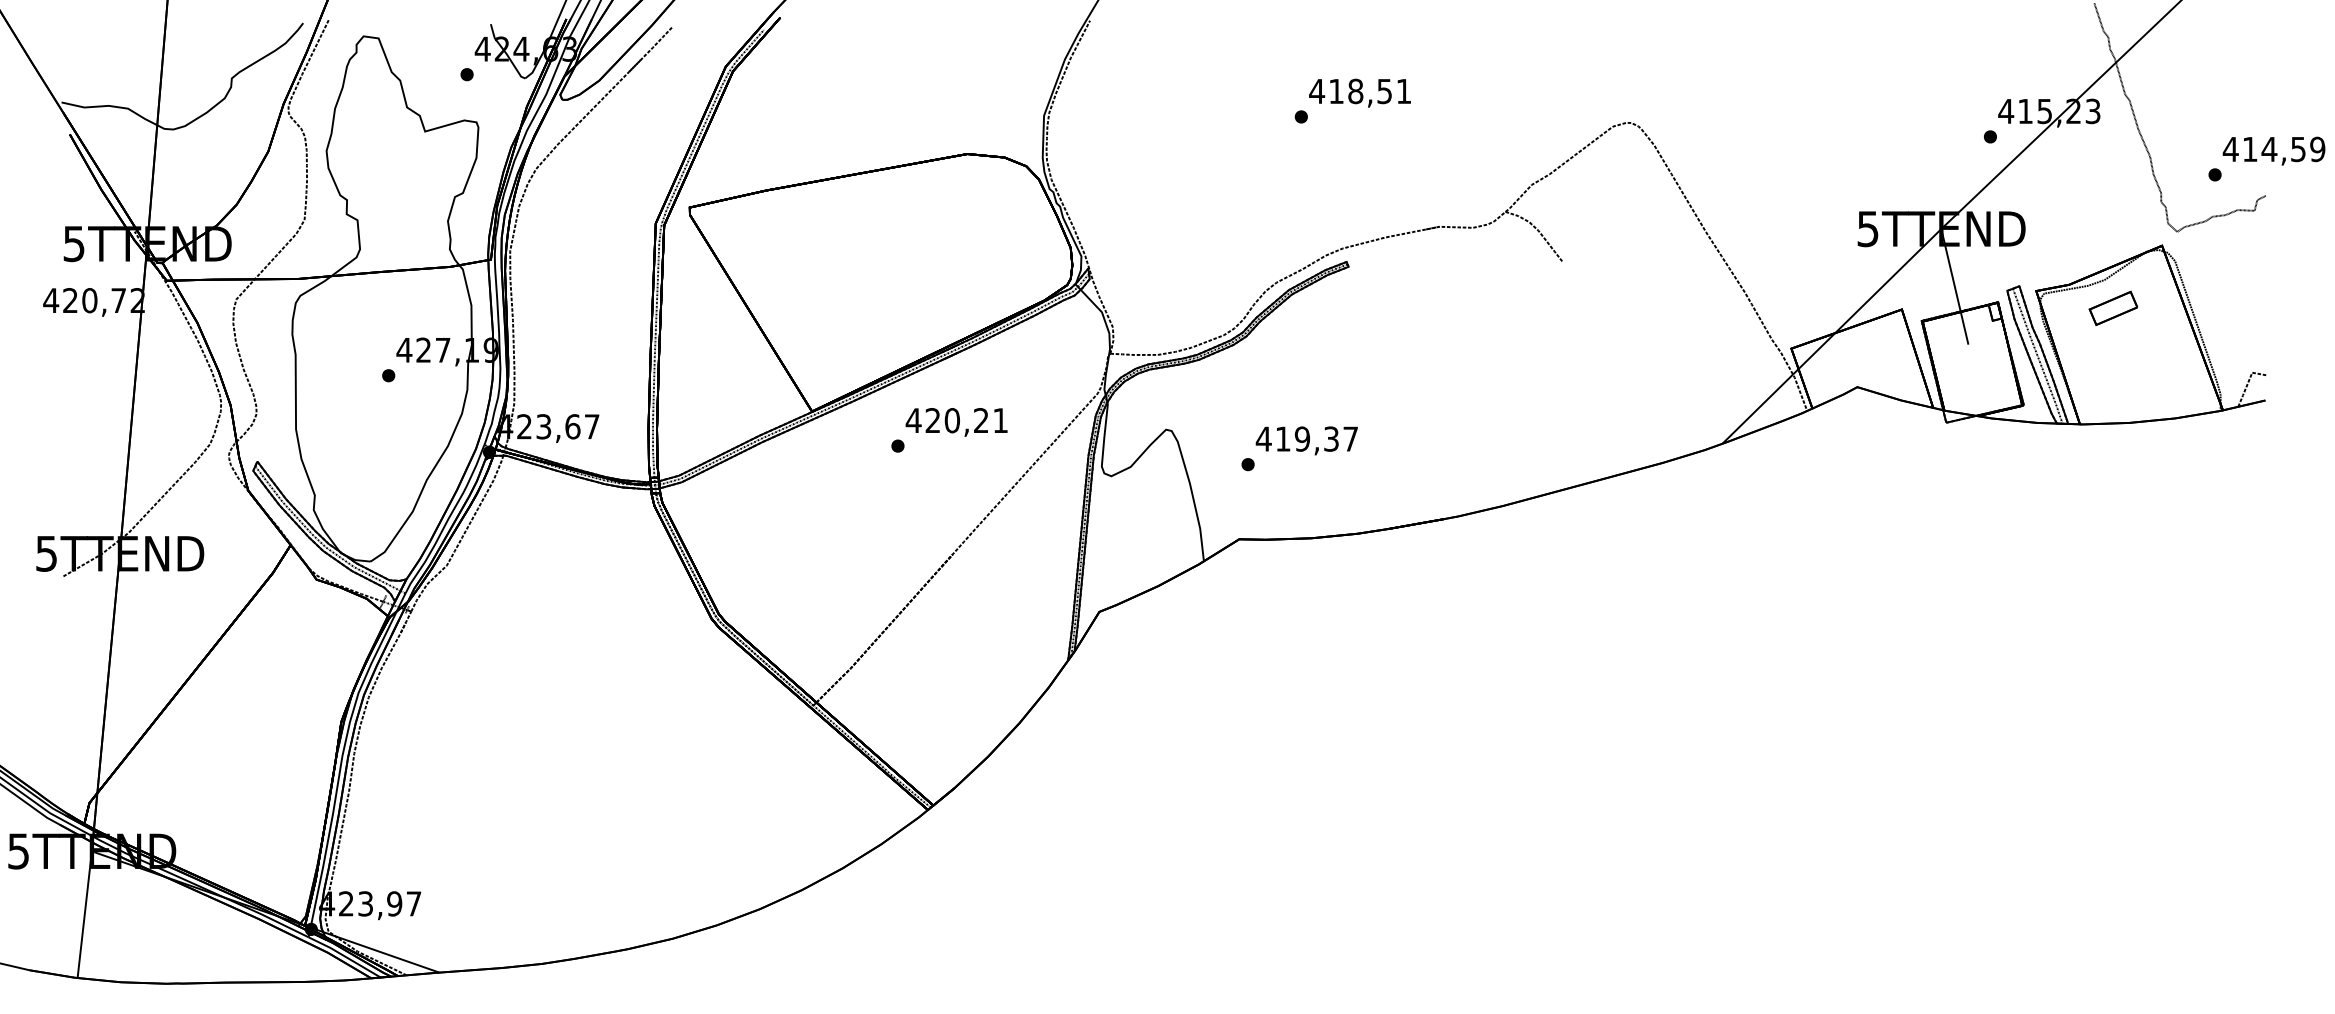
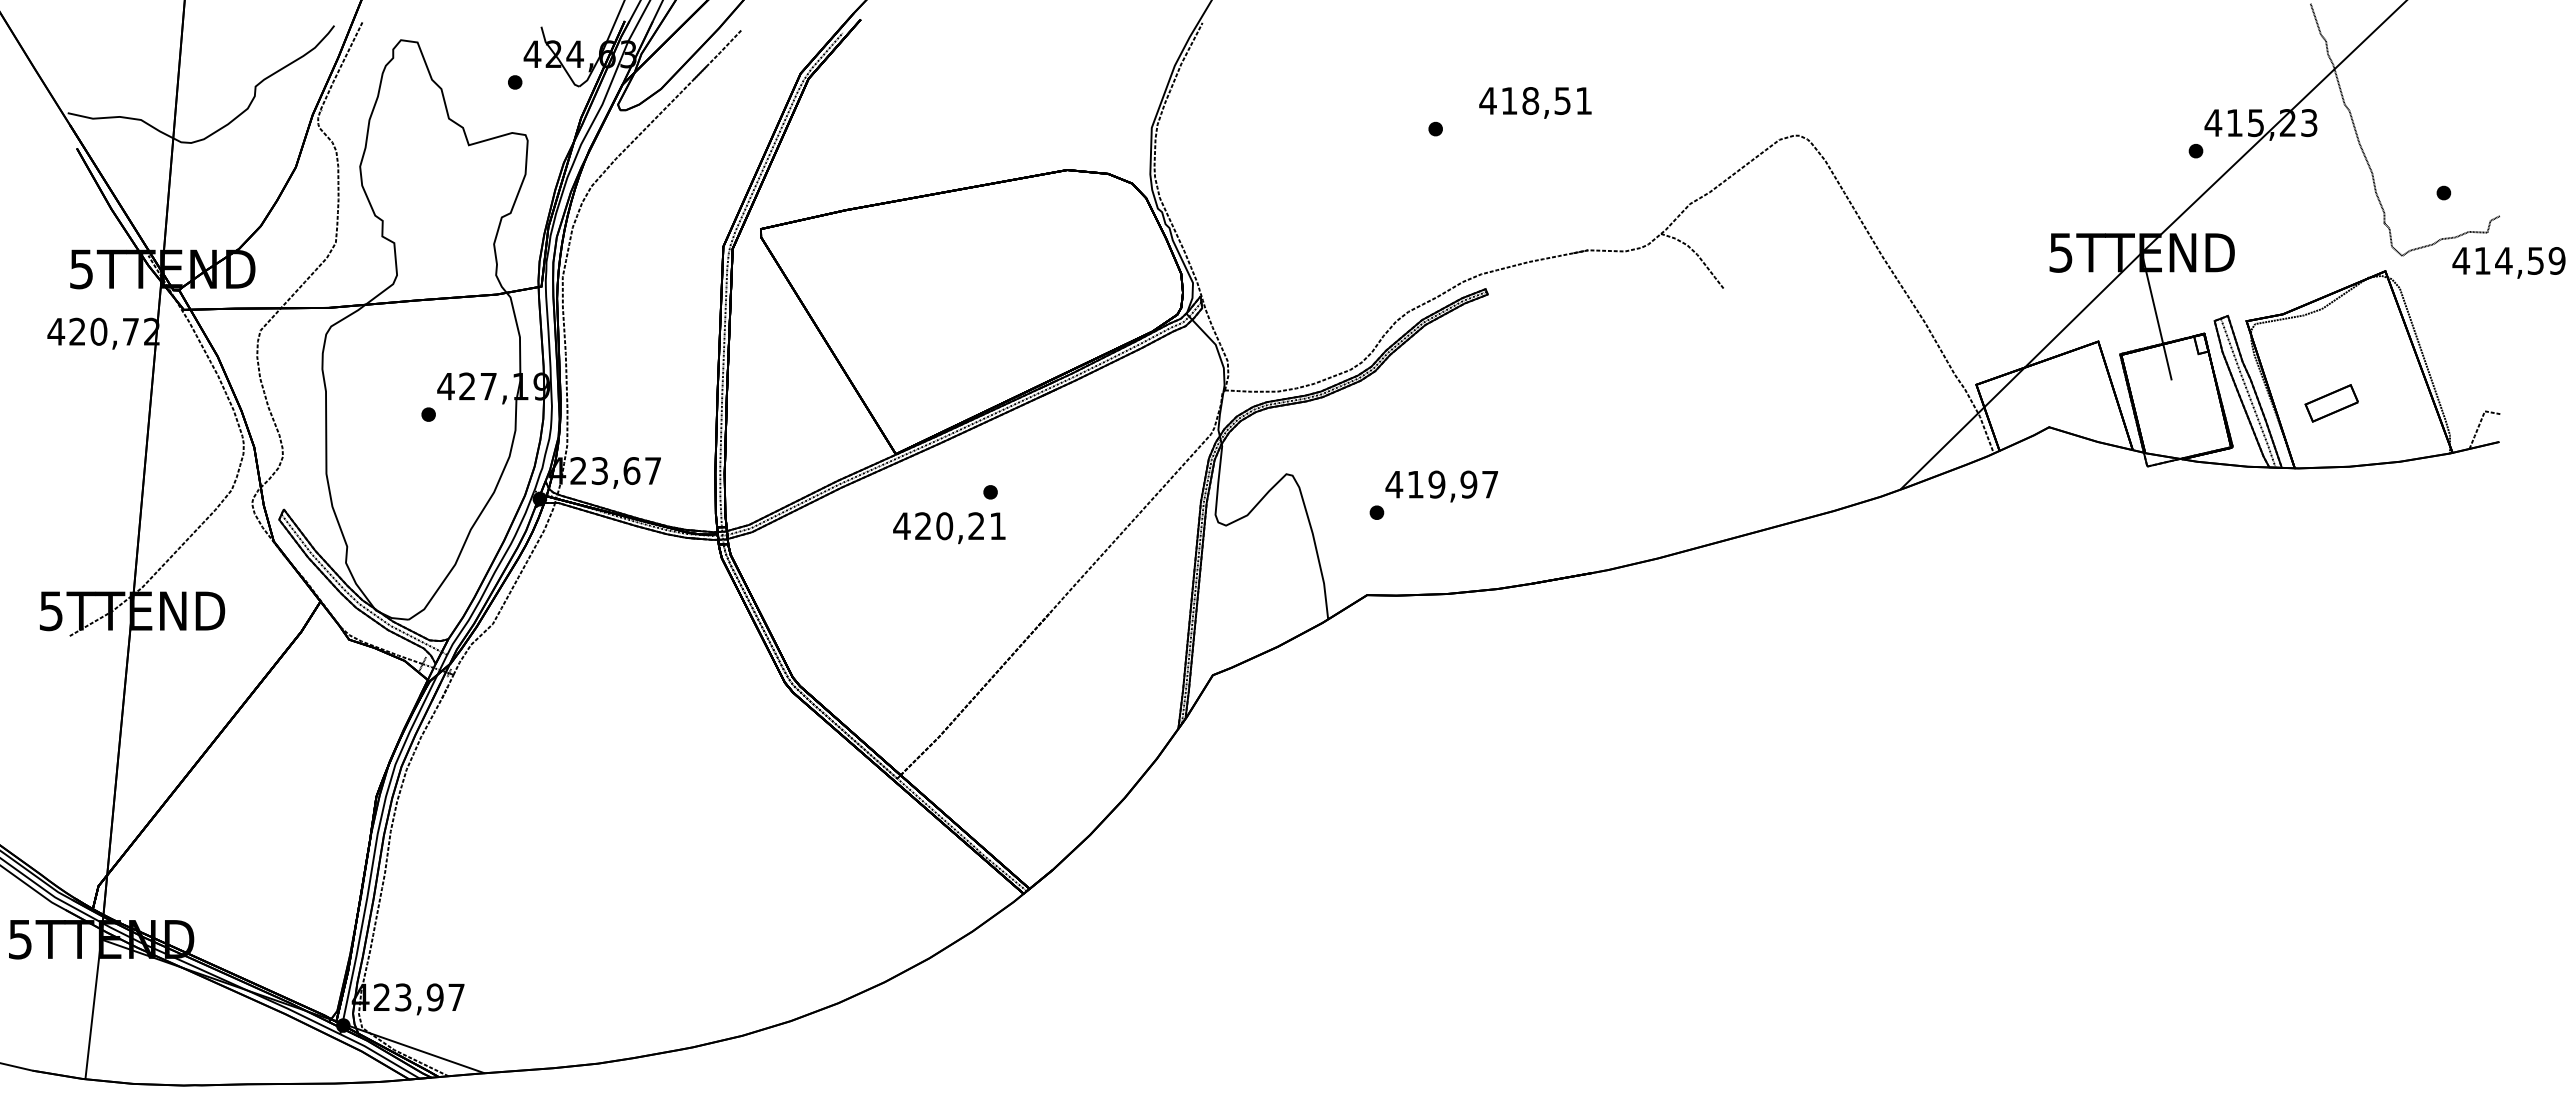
text: (1360, 92) -> (1535, 102), moved
text: (2273, 150) -> (2508, 262), moved
part: (2113, 308) -> (2331, 403), moved
text: (956, 422) -> (949, 528), moved
text: (1331, 439) -> (1468, 484), 419,37 -> 419,97

